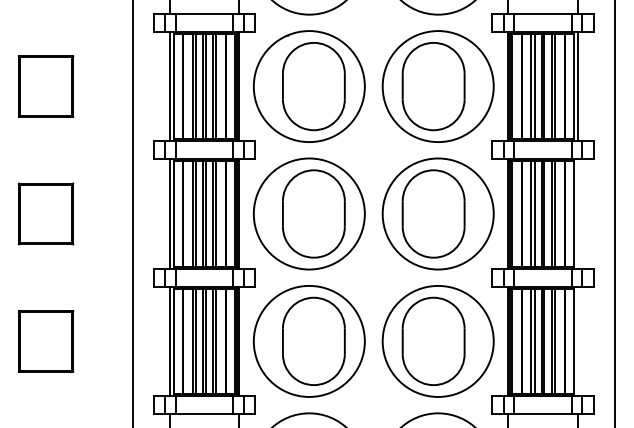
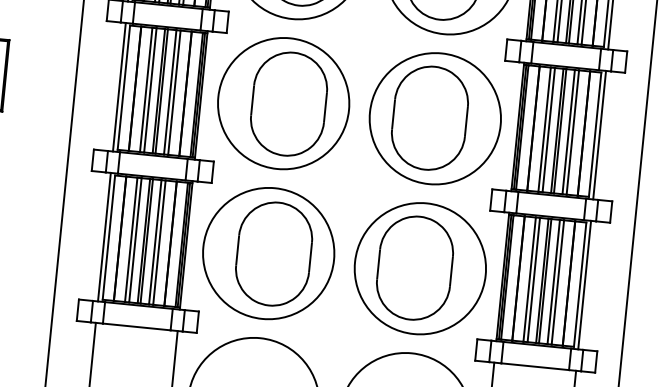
line: (577, 213) -> (599, 134), added
line: (577, 341) -> (584, 285), added

